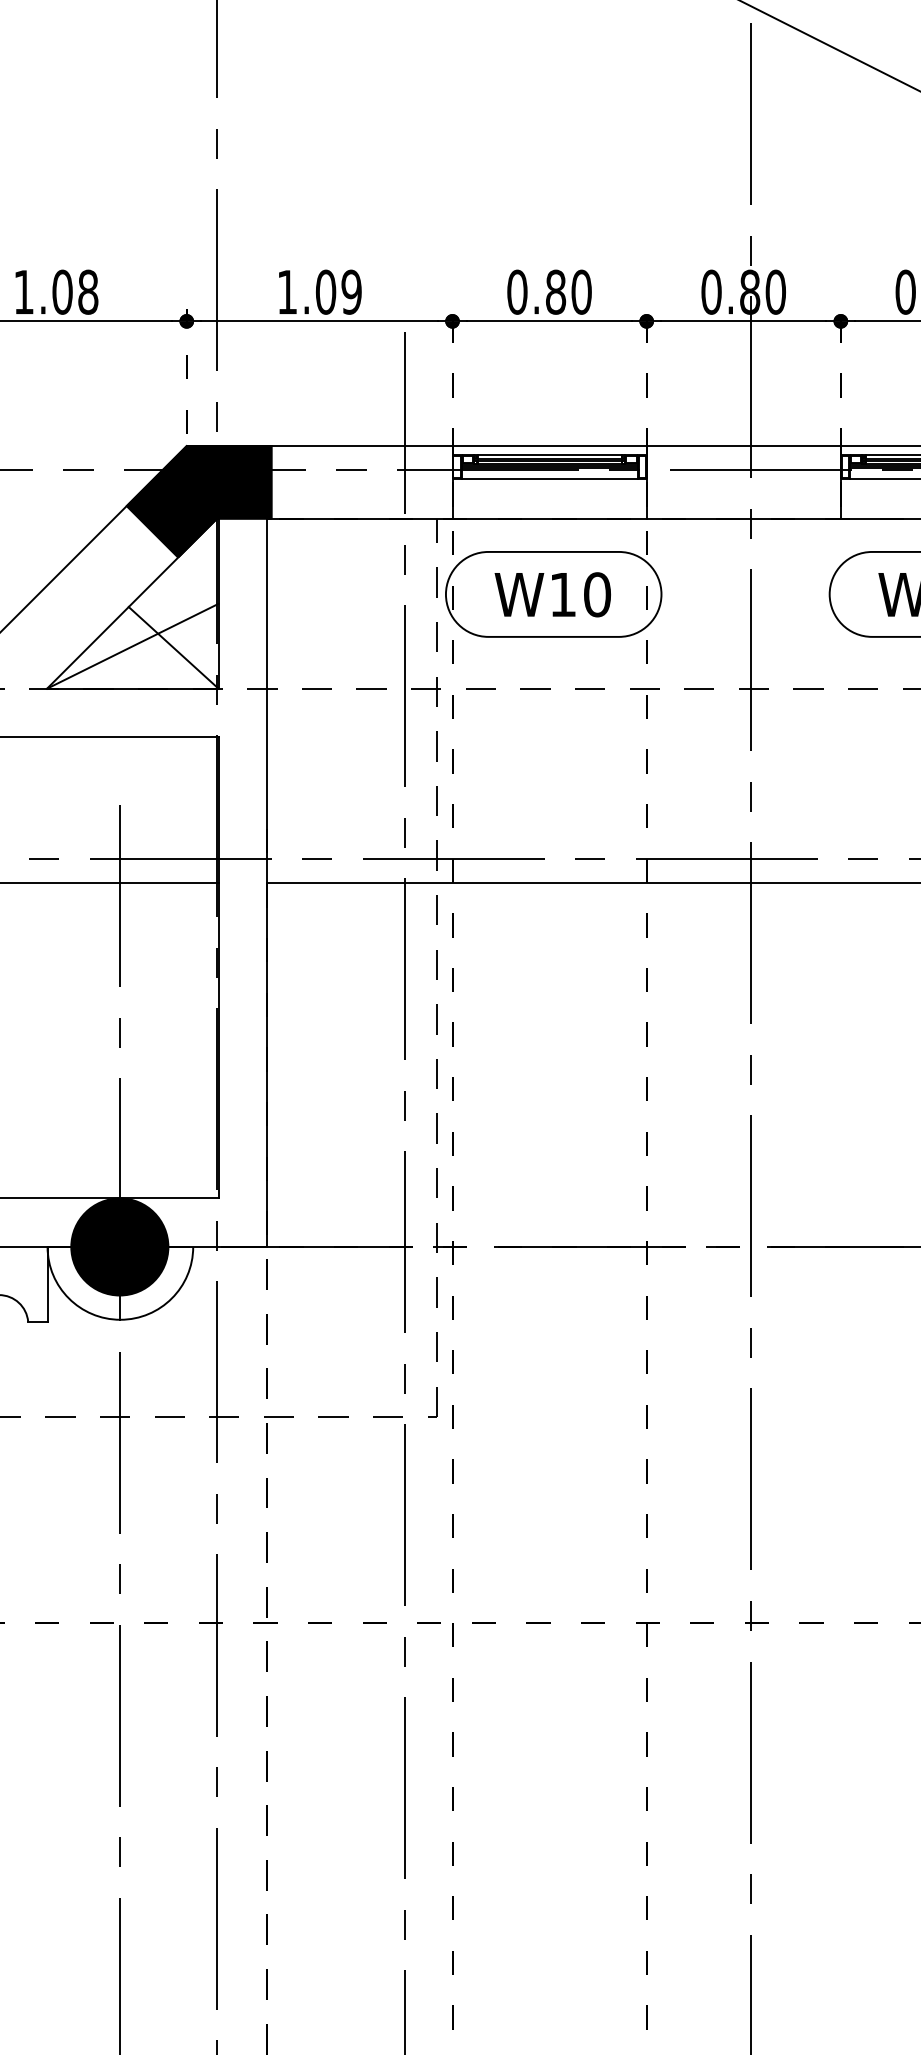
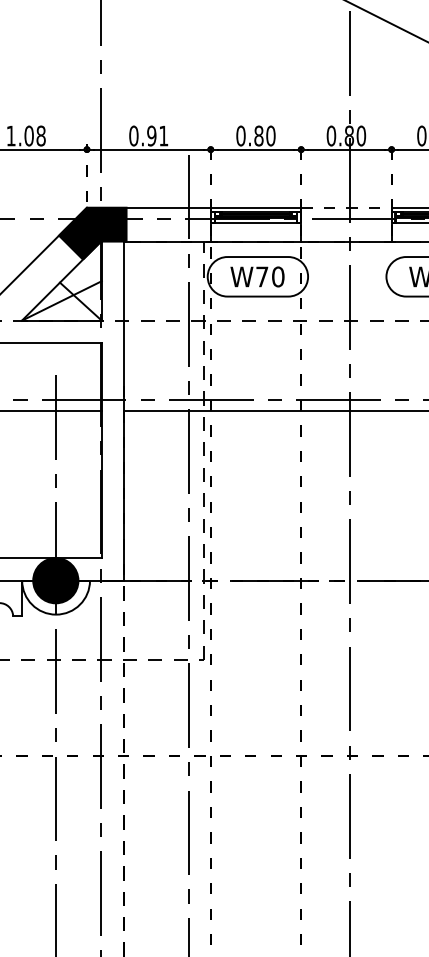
text: (318, 291) -> (148, 135), 1.09 -> 0.91
line: (743, 445) -> (346, 207), solid -> dashed
text: (563, 593) -> (262, 276), W10 -> W70

